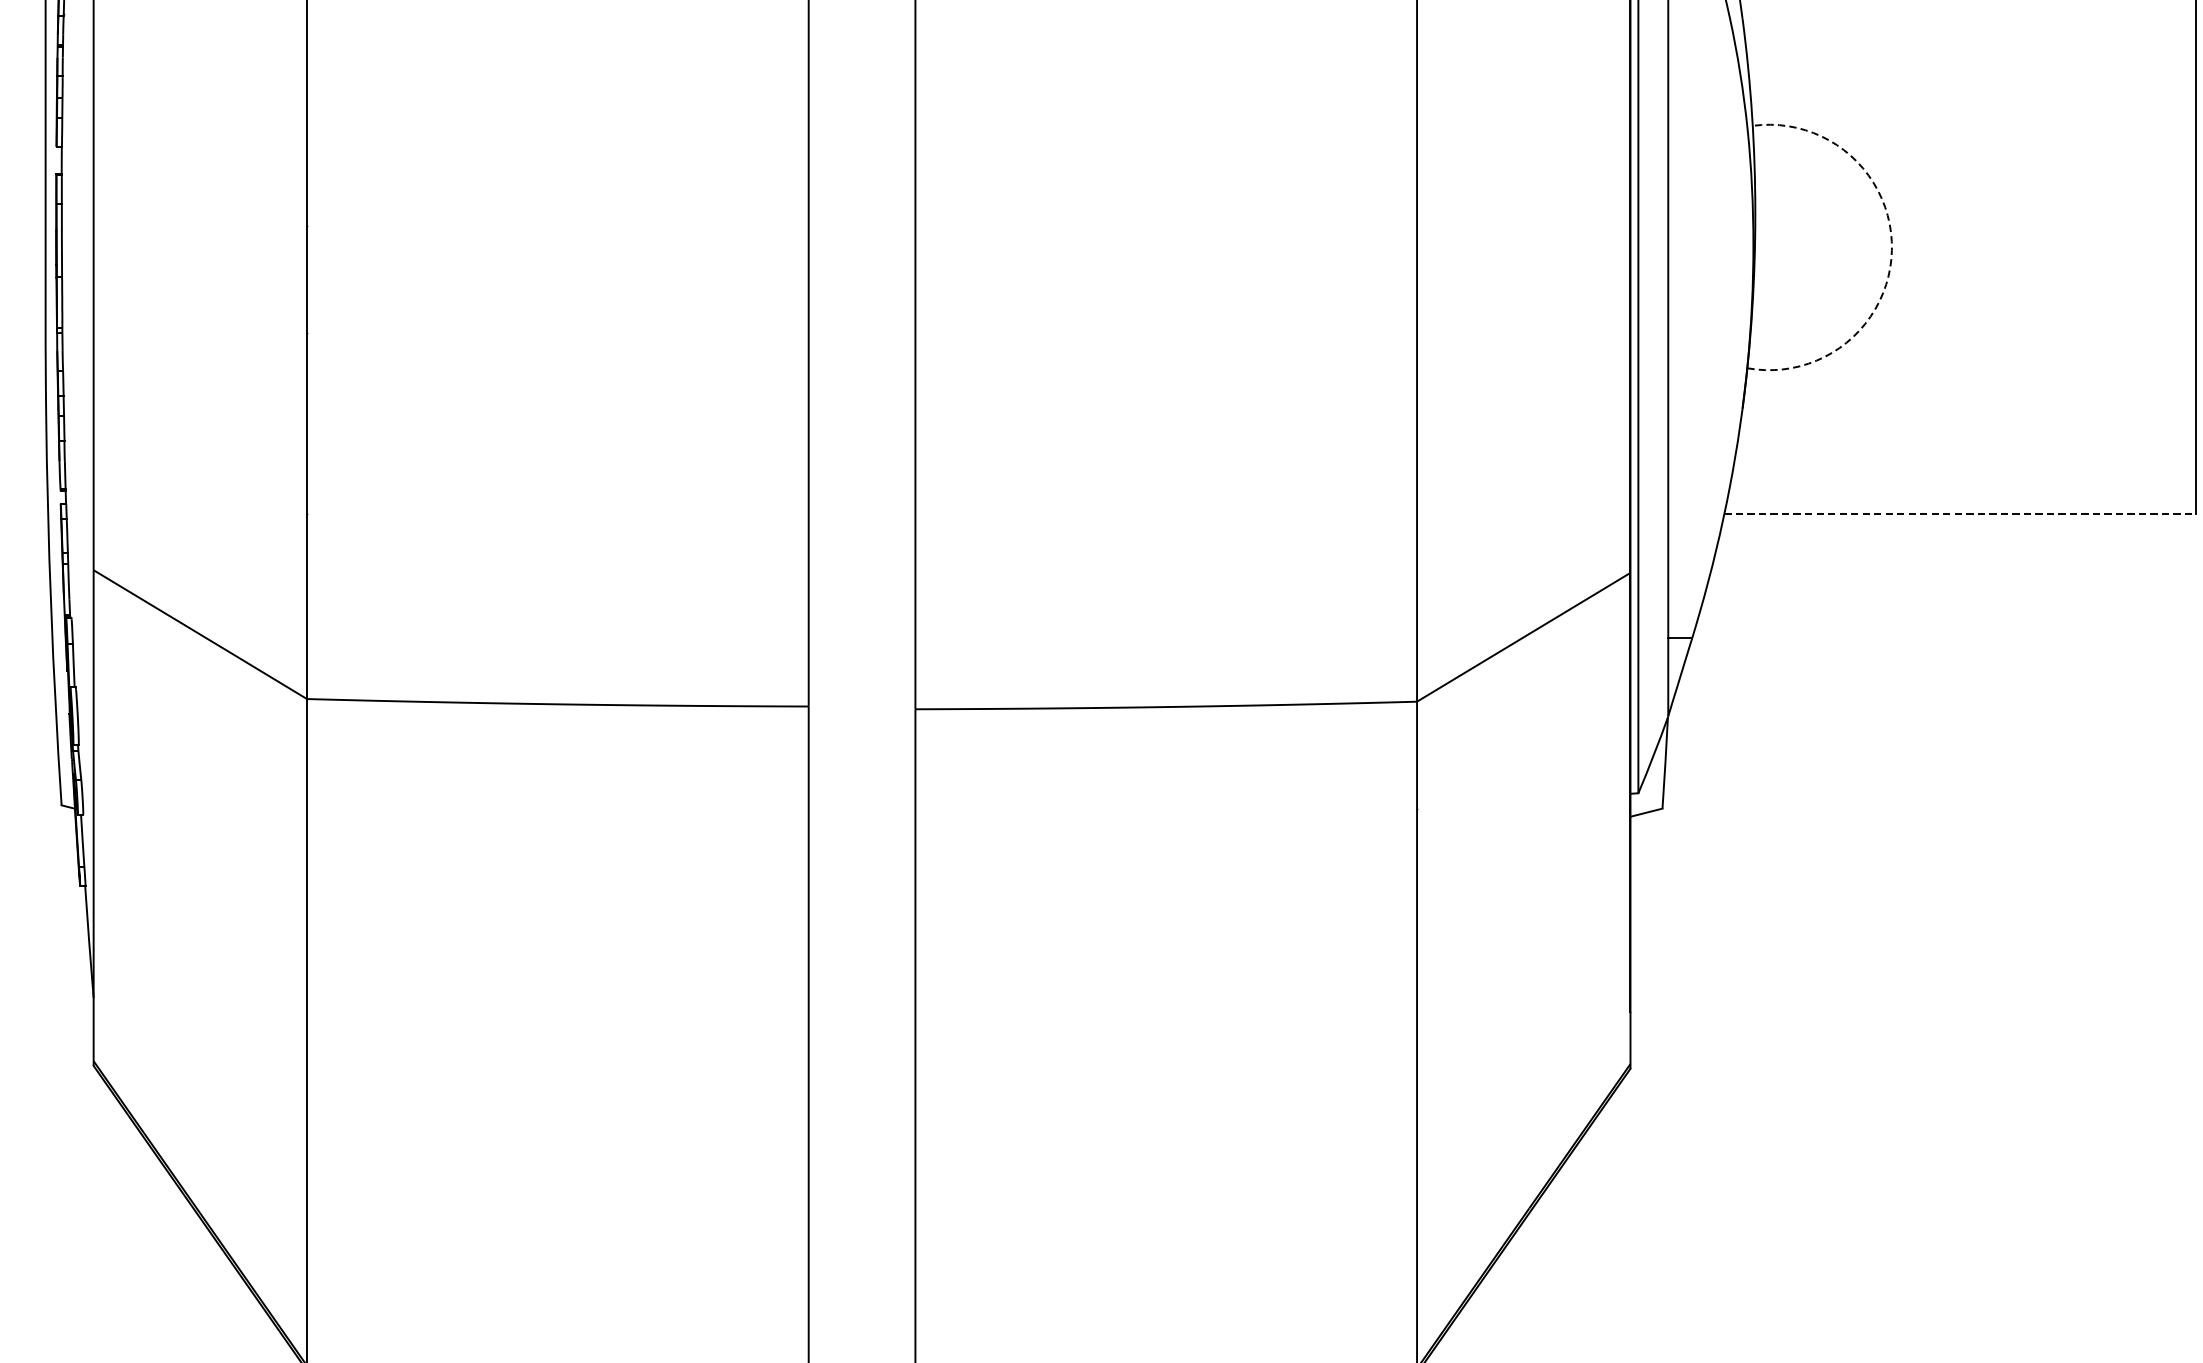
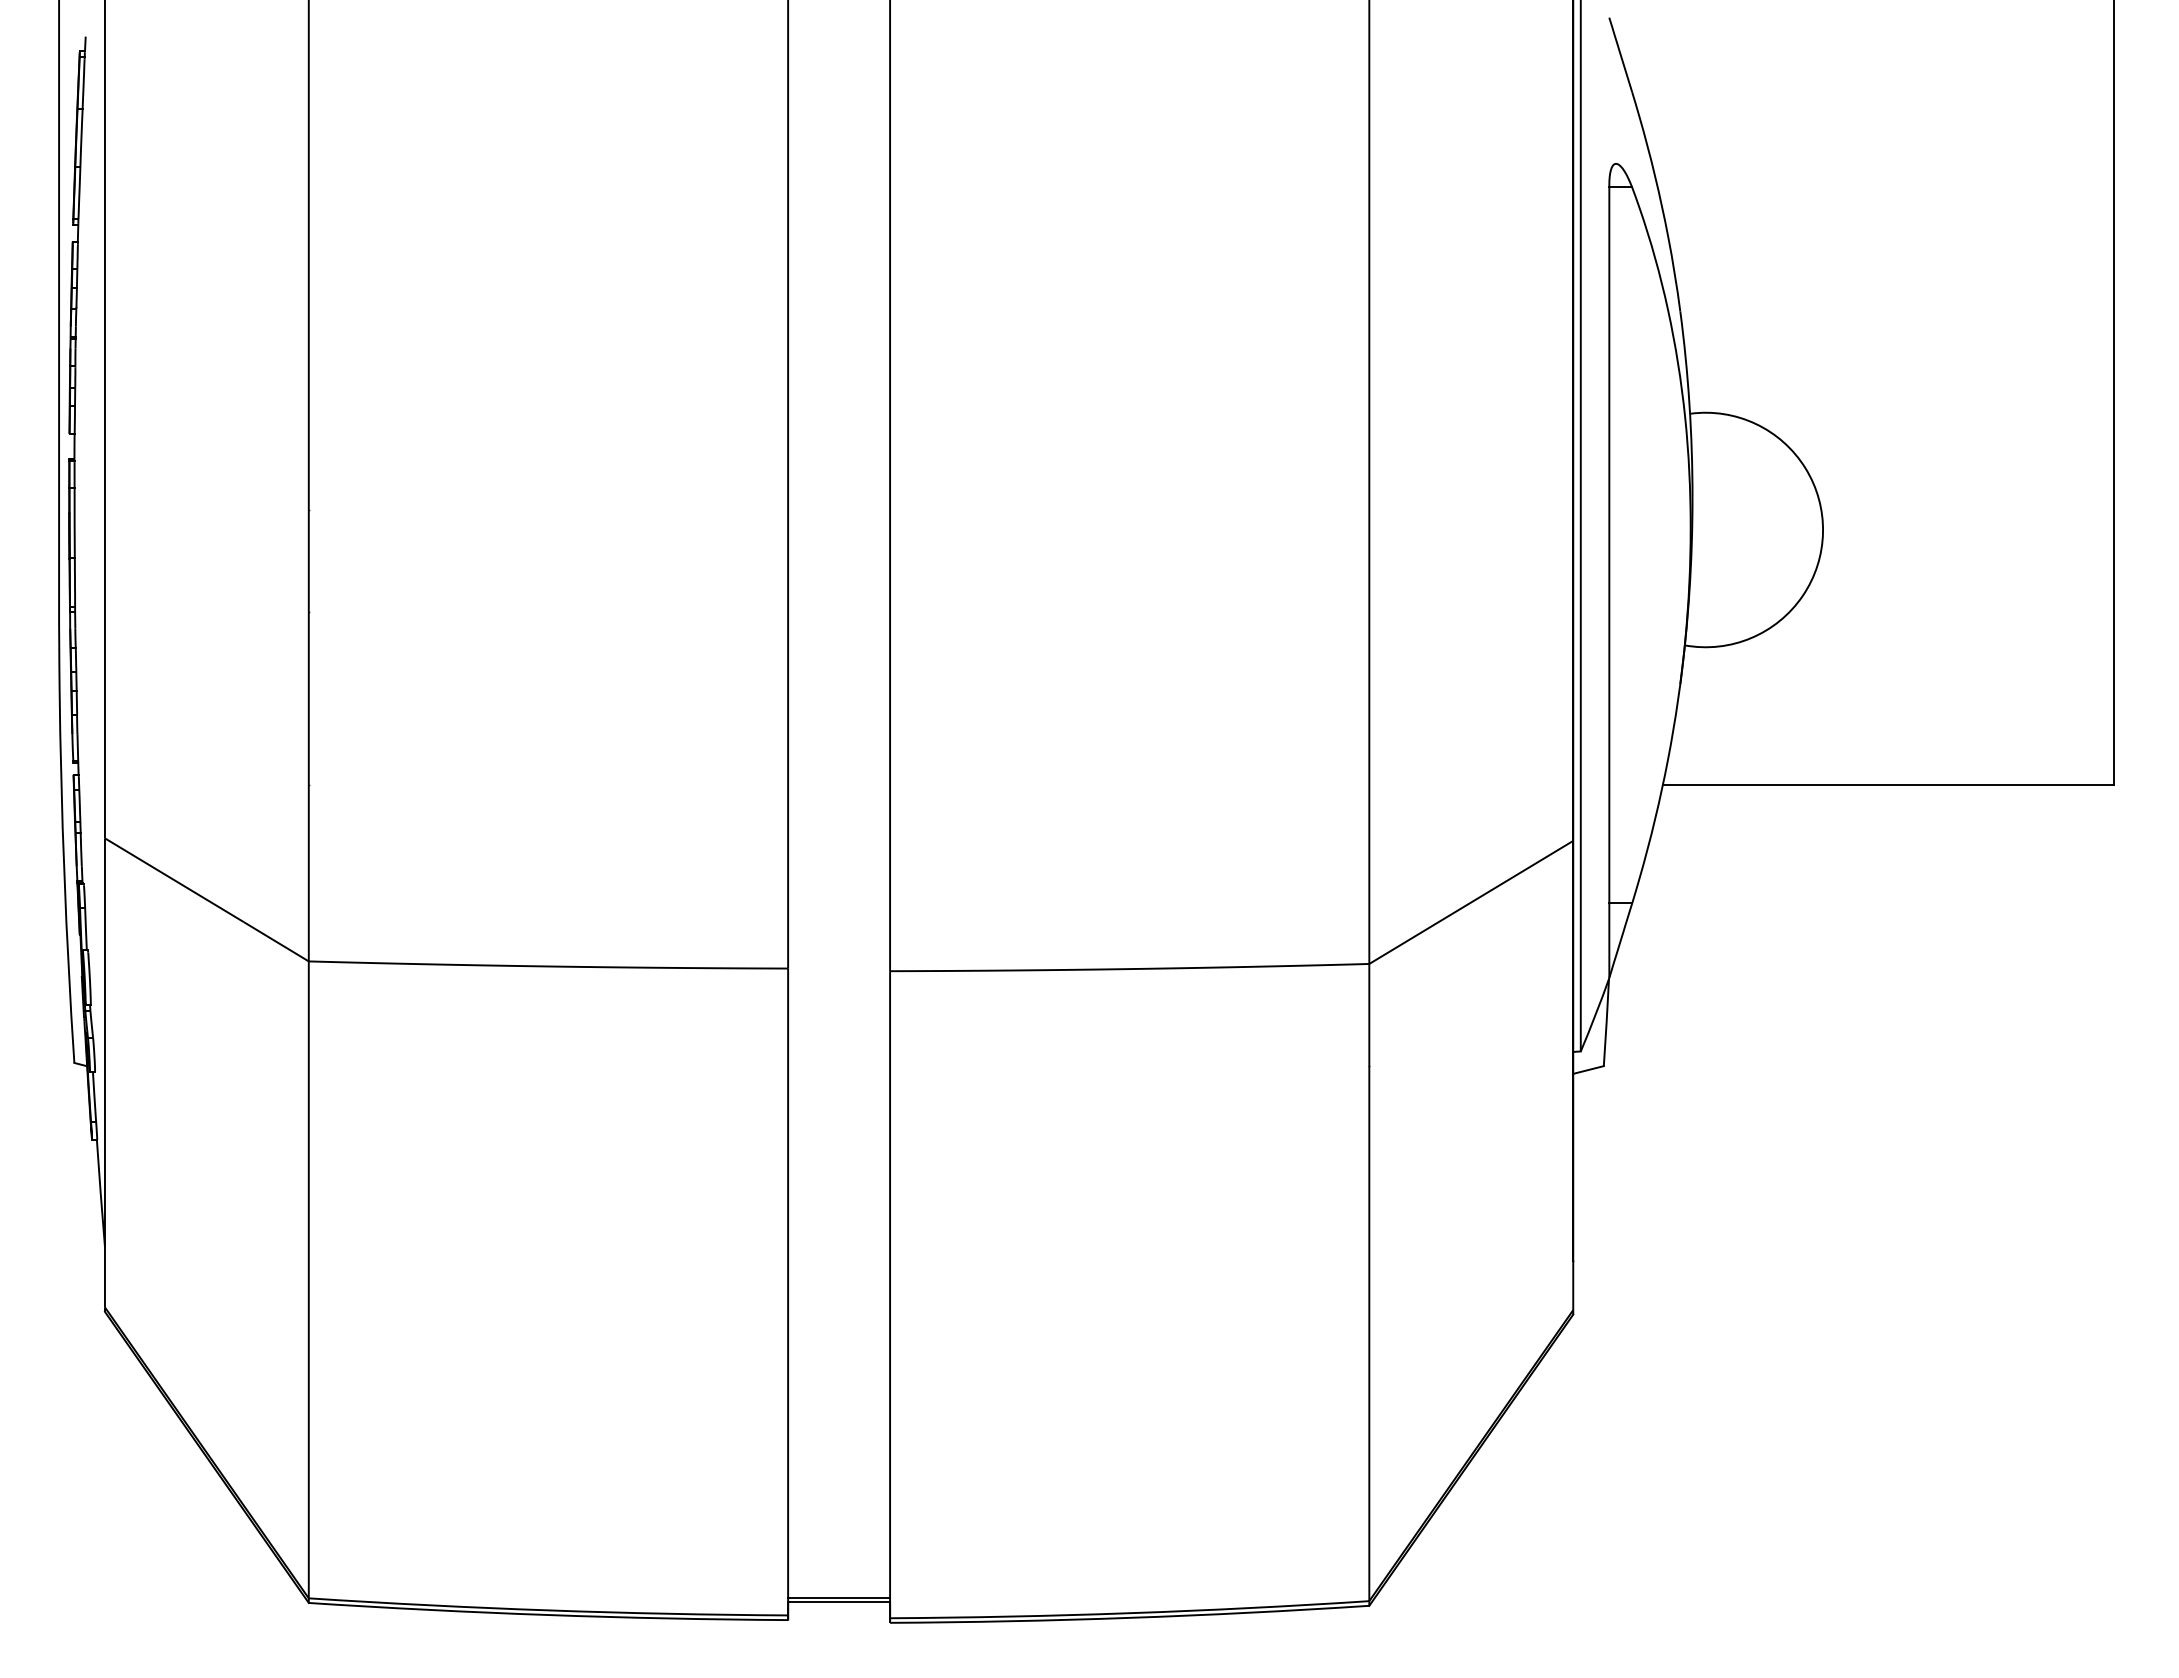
arc: (1892, 250) -> (1823, 532), dashed -> solid
line: (1960, 513) -> (1888, 784), dashed -> solid

